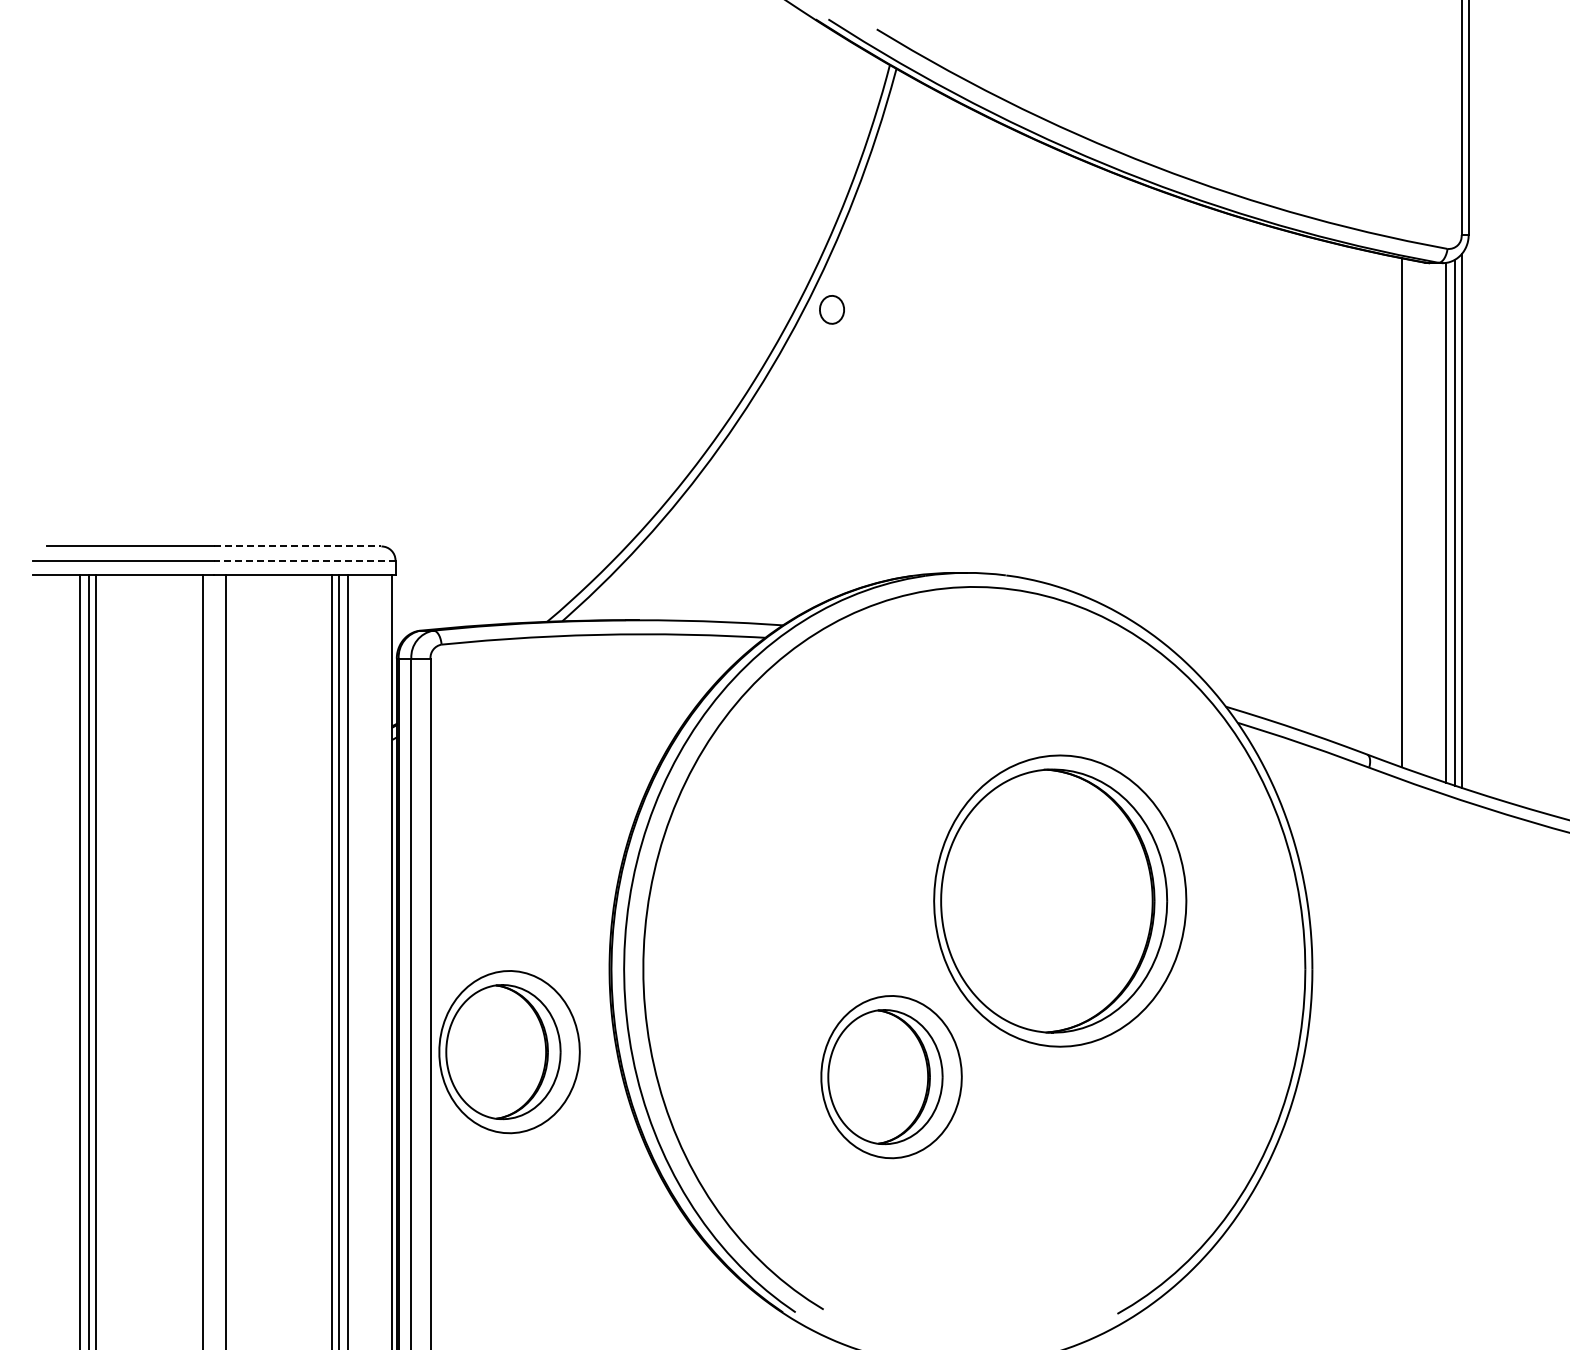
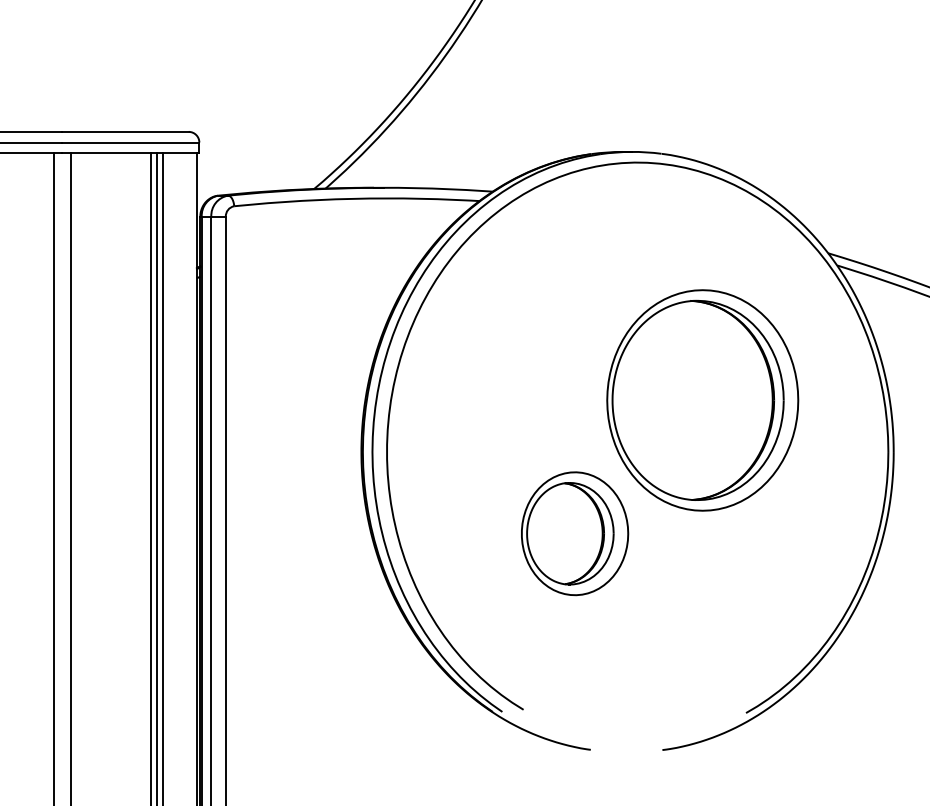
line: (297, 546) -> (125, 131), dashed -> solid
line: (304, 560) -> (130, 142), dashed -> solid
part: (509, 1052) -> (285, 515), removed

